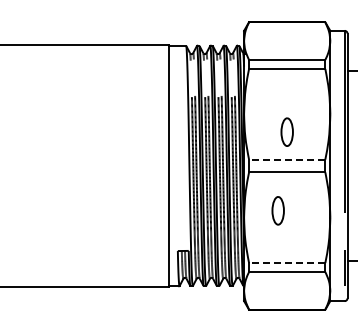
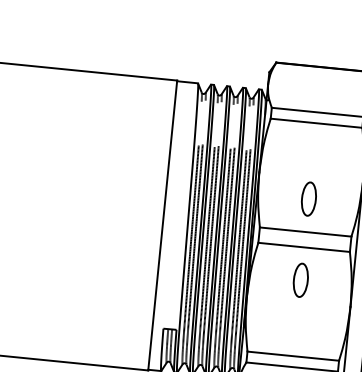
line: (286, 159) -> (304, 231), dashed -> solid
part: (277, 210) -> (300, 279), moved
line: (286, 263) -> (292, 356), dashed -> solid

